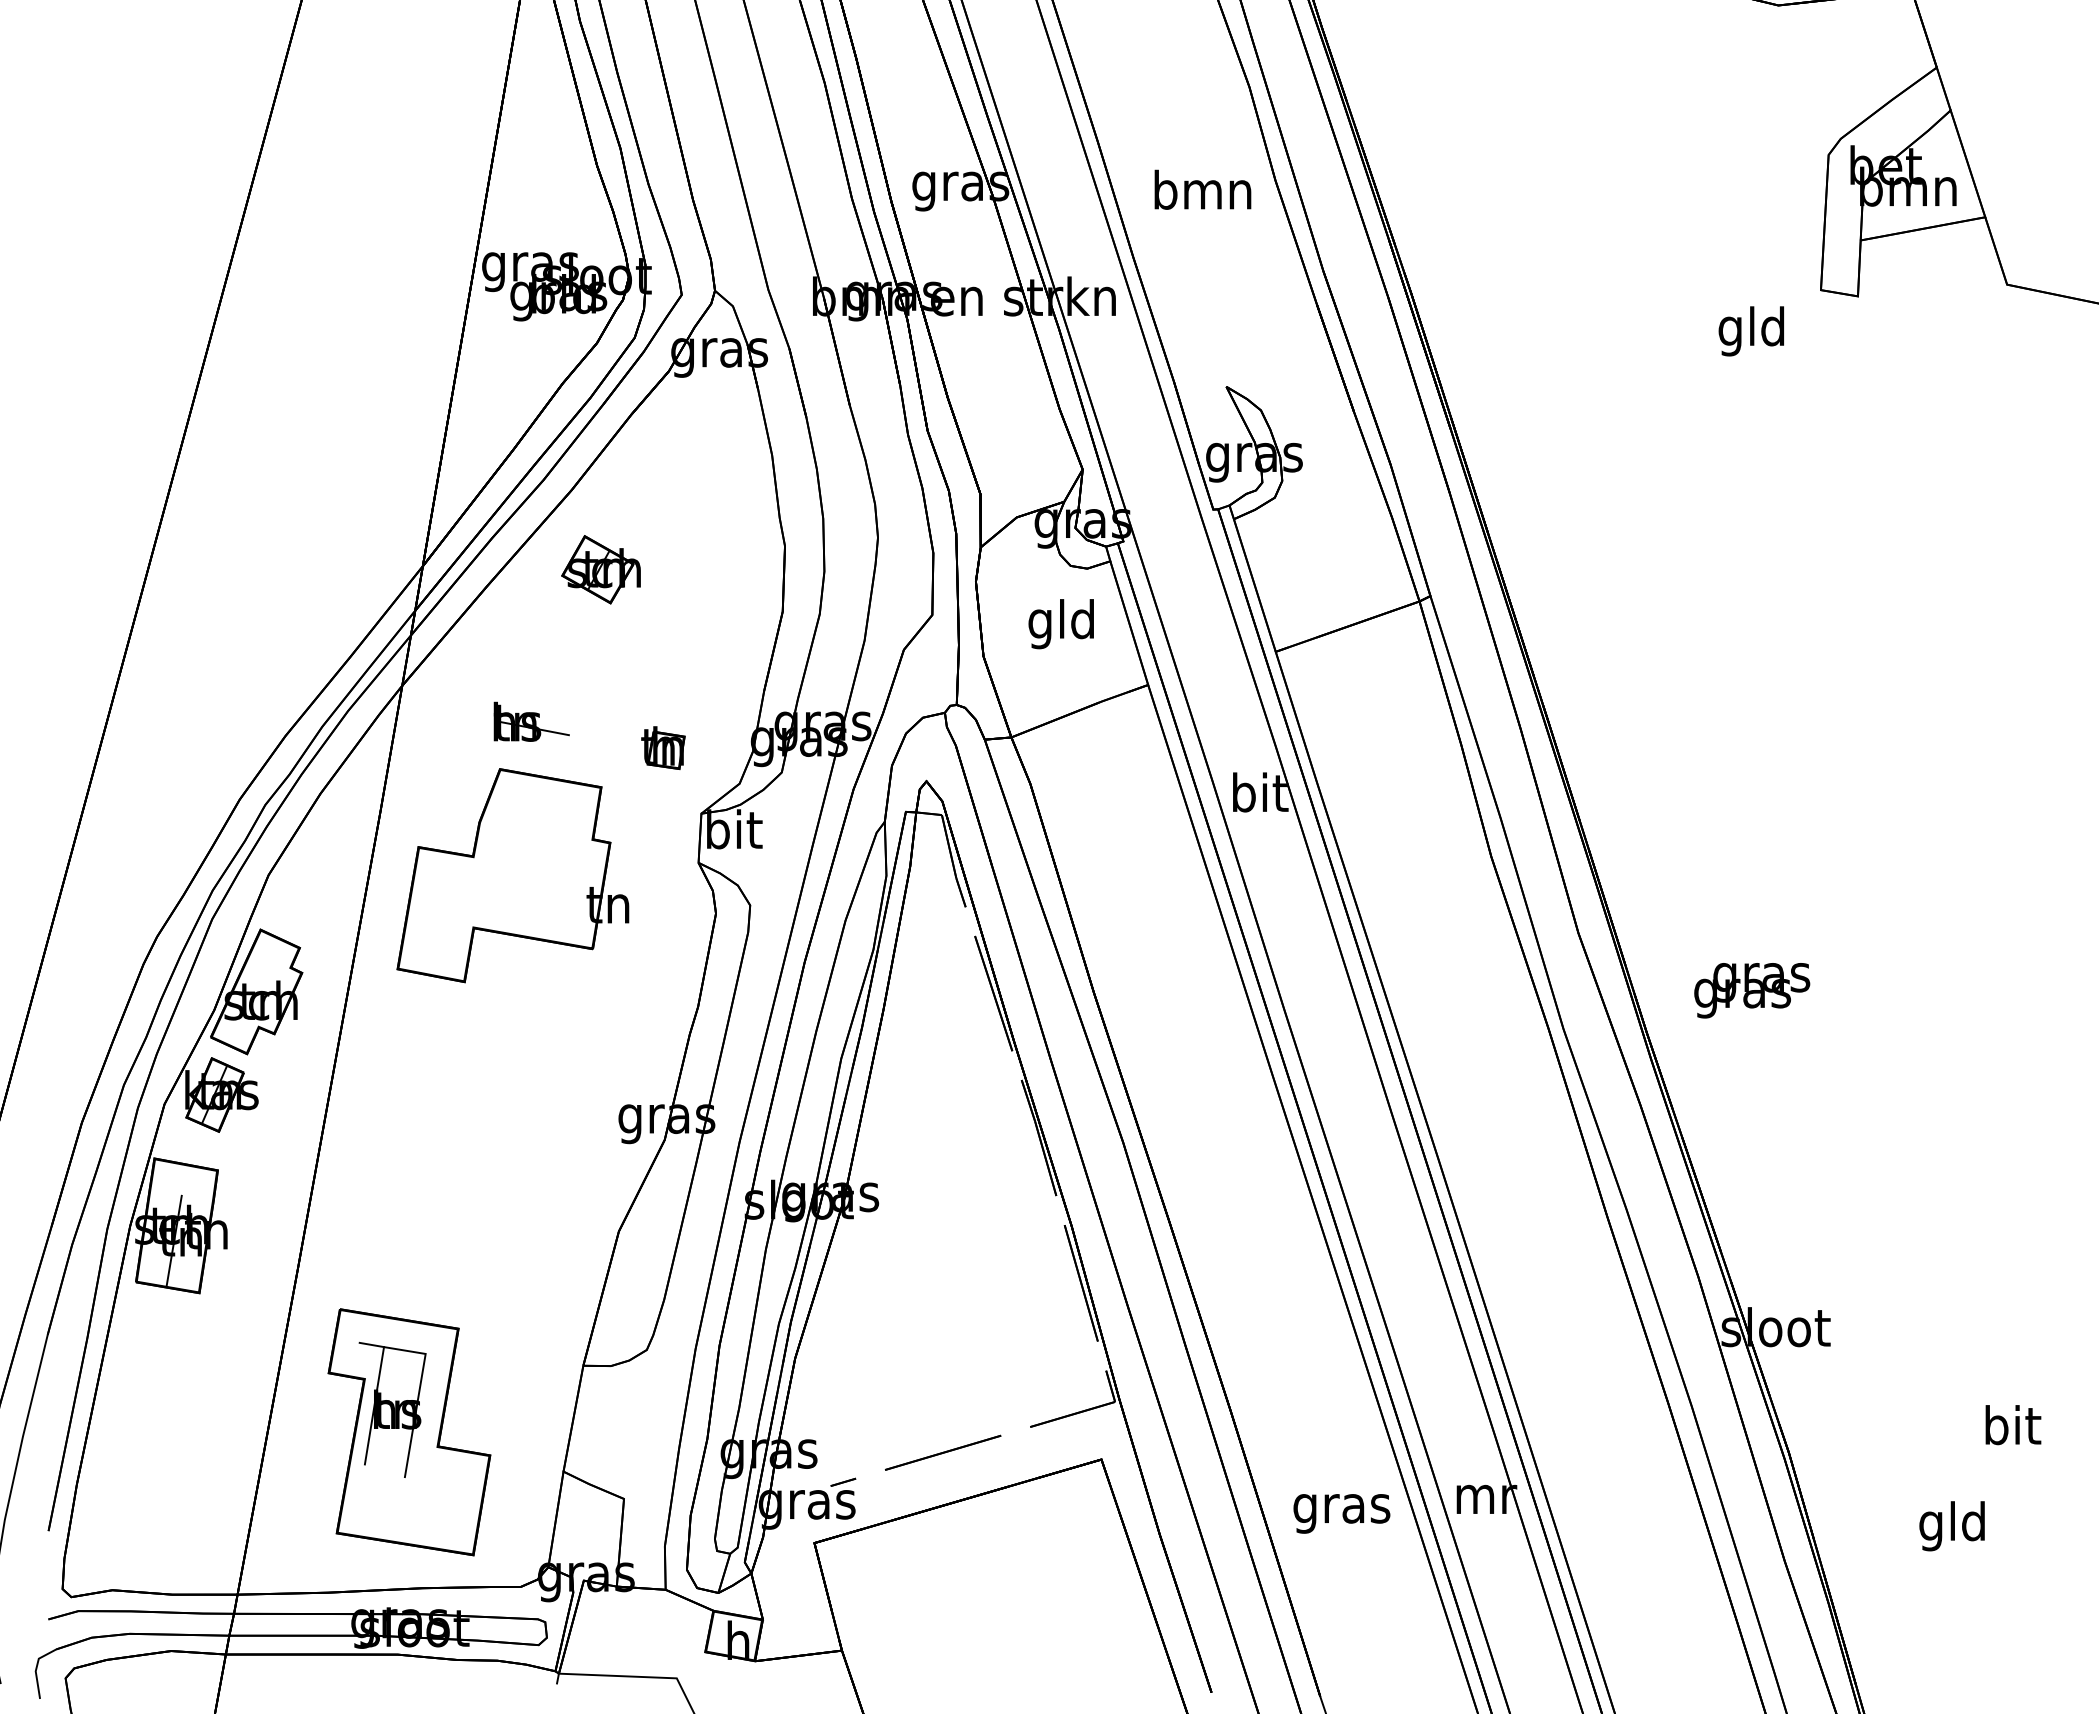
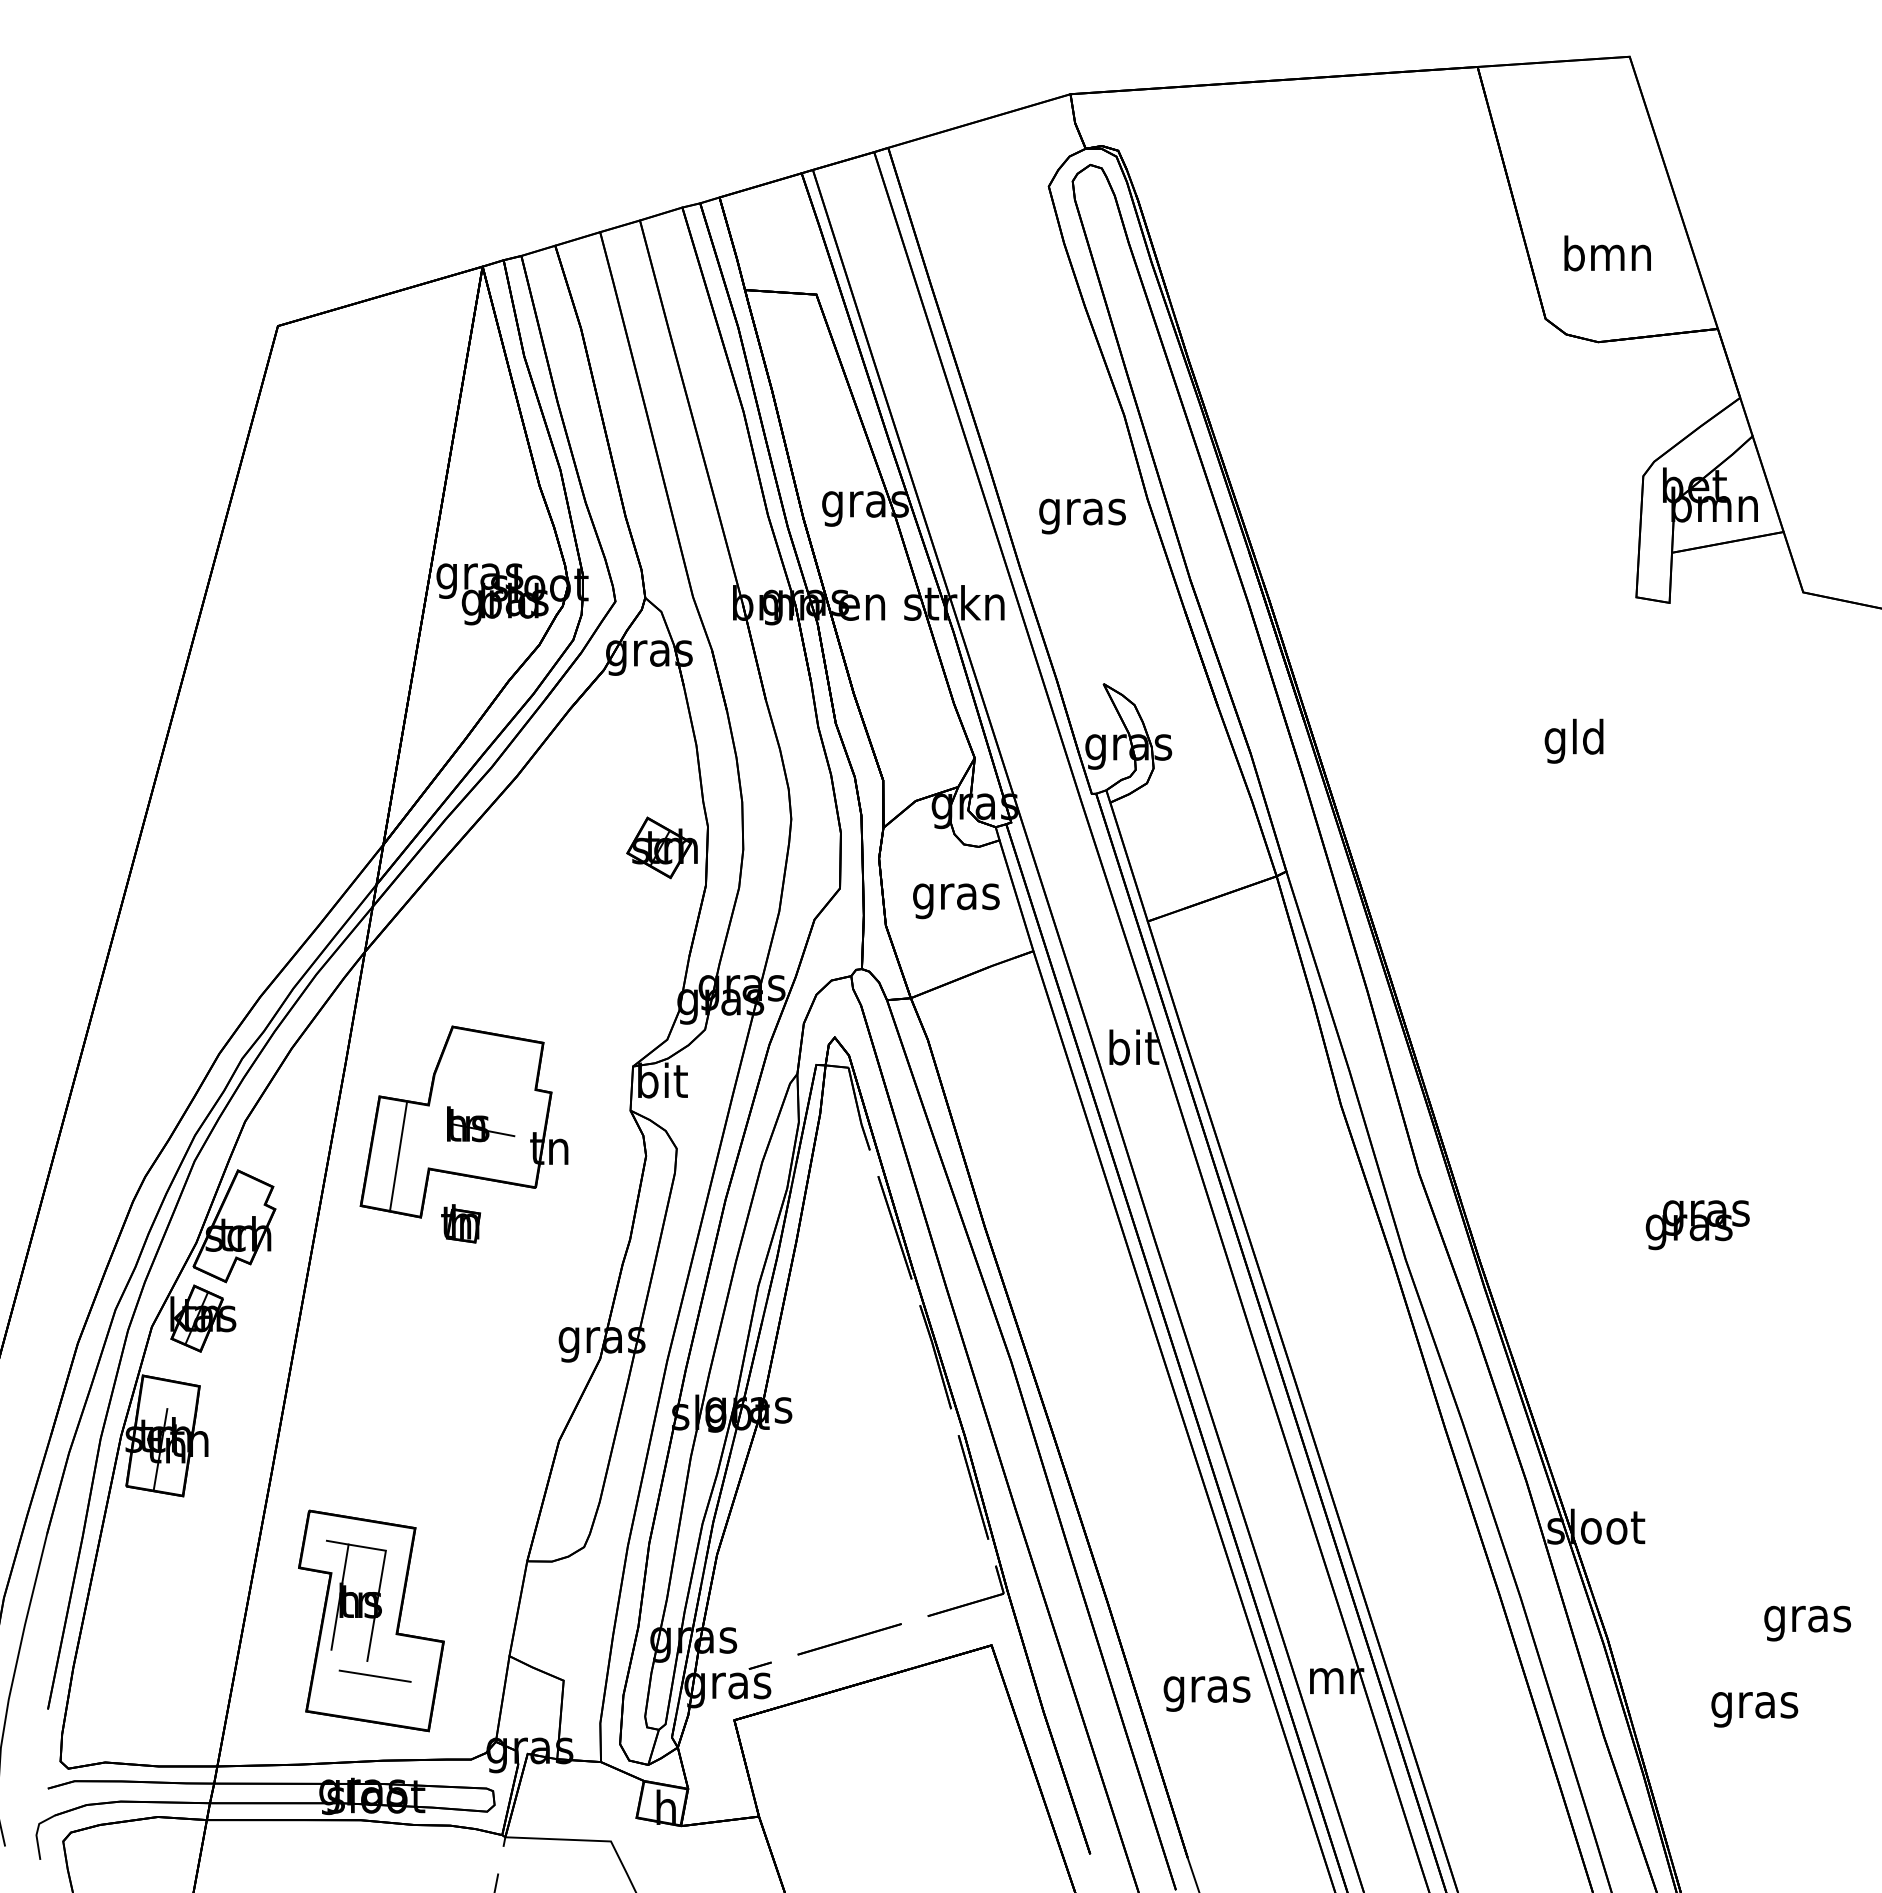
text: (1202, 194) -> (1082, 511), bmn -> gras
text: (1750, 330) -> (1573, 740), moved
part: (600, 569) -> (661, 847), moved
text: (1062, 623) -> (956, 896), gld -> gras
part: (532, 722) -> (481, 1124), moved
part: (662, 747) -> (460, 1223), moved
line: (439, 914) -> (398, 1156), added
text: (1751, 991) -> (1697, 1225), moved
text: (2011, 1429) -> (1807, 1618), bit -> gras
line: (412, 1493) -> (374, 1675), added
text: (1952, 1525) -> (1754, 1704), gld -> gras

